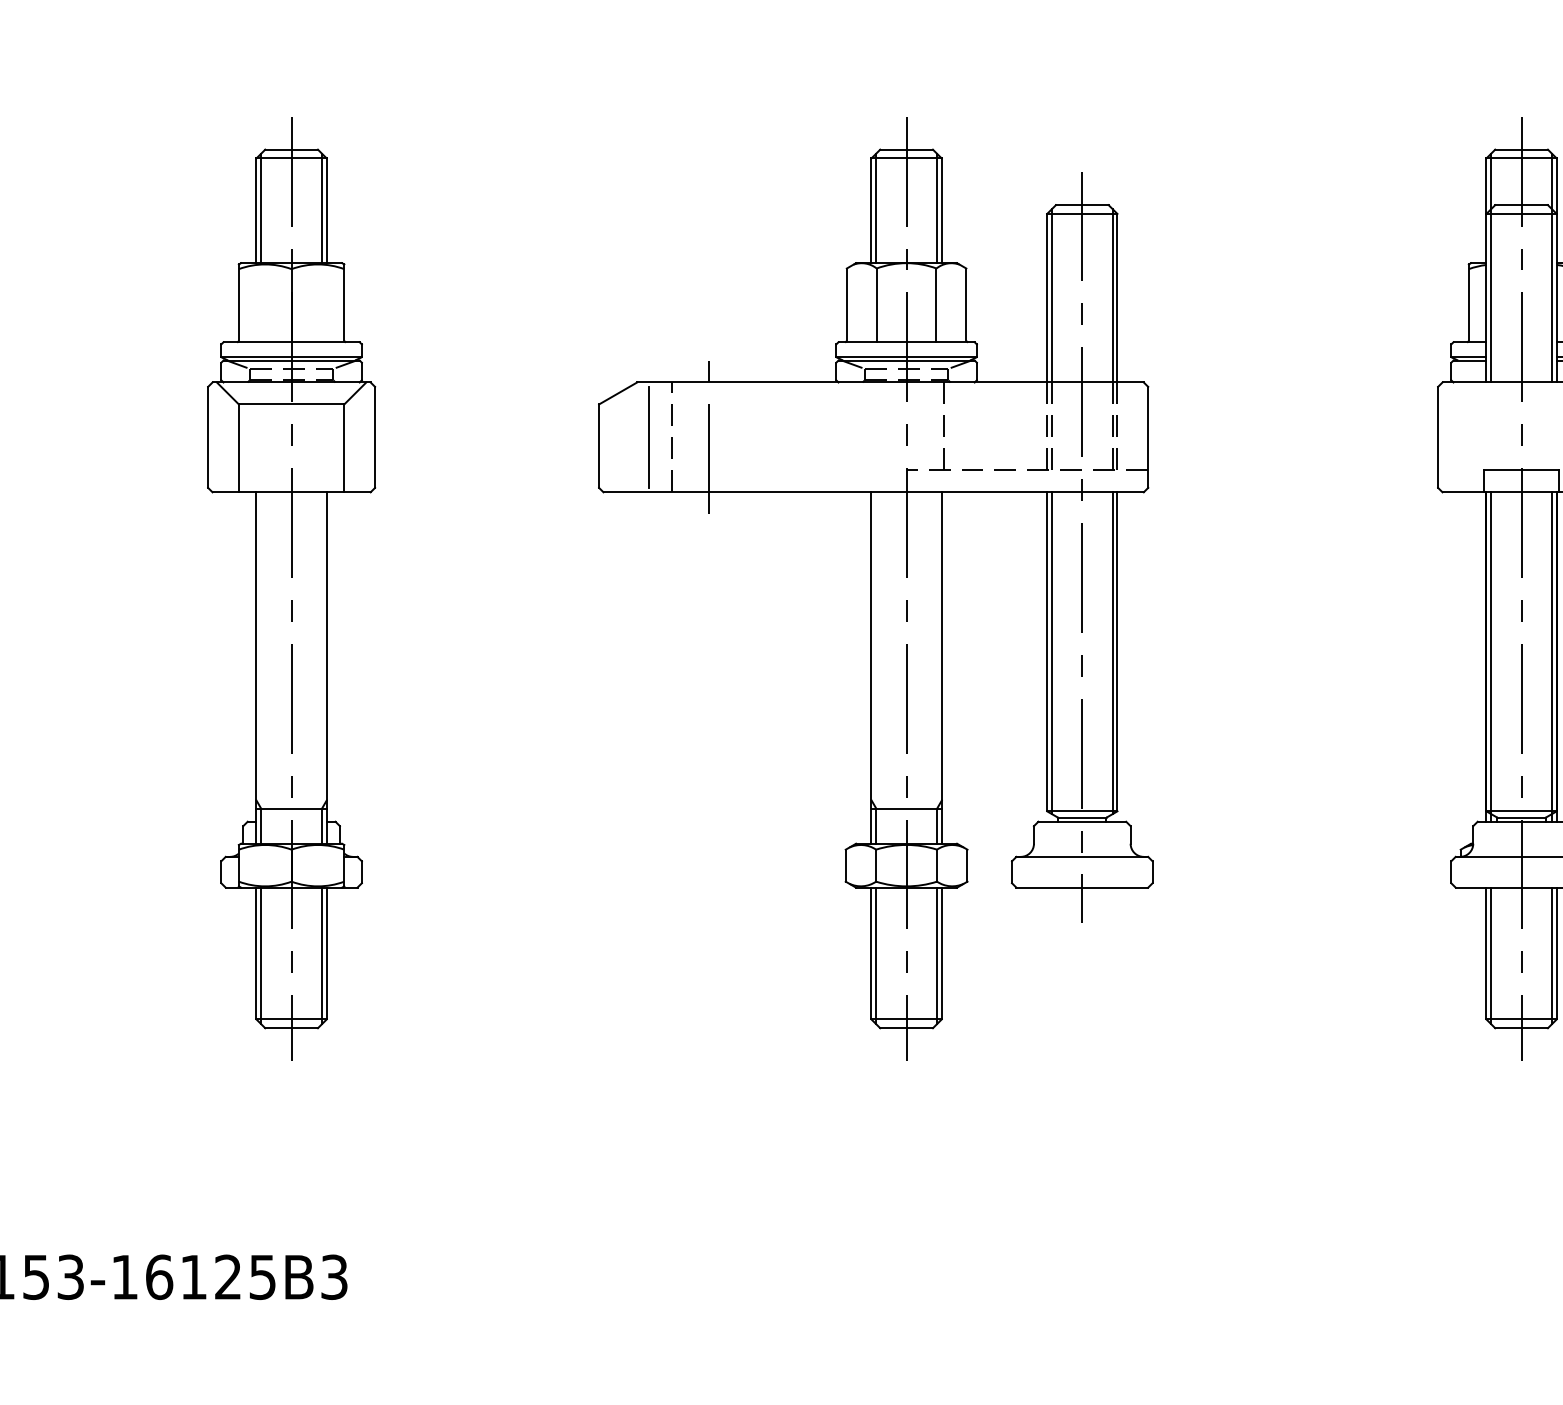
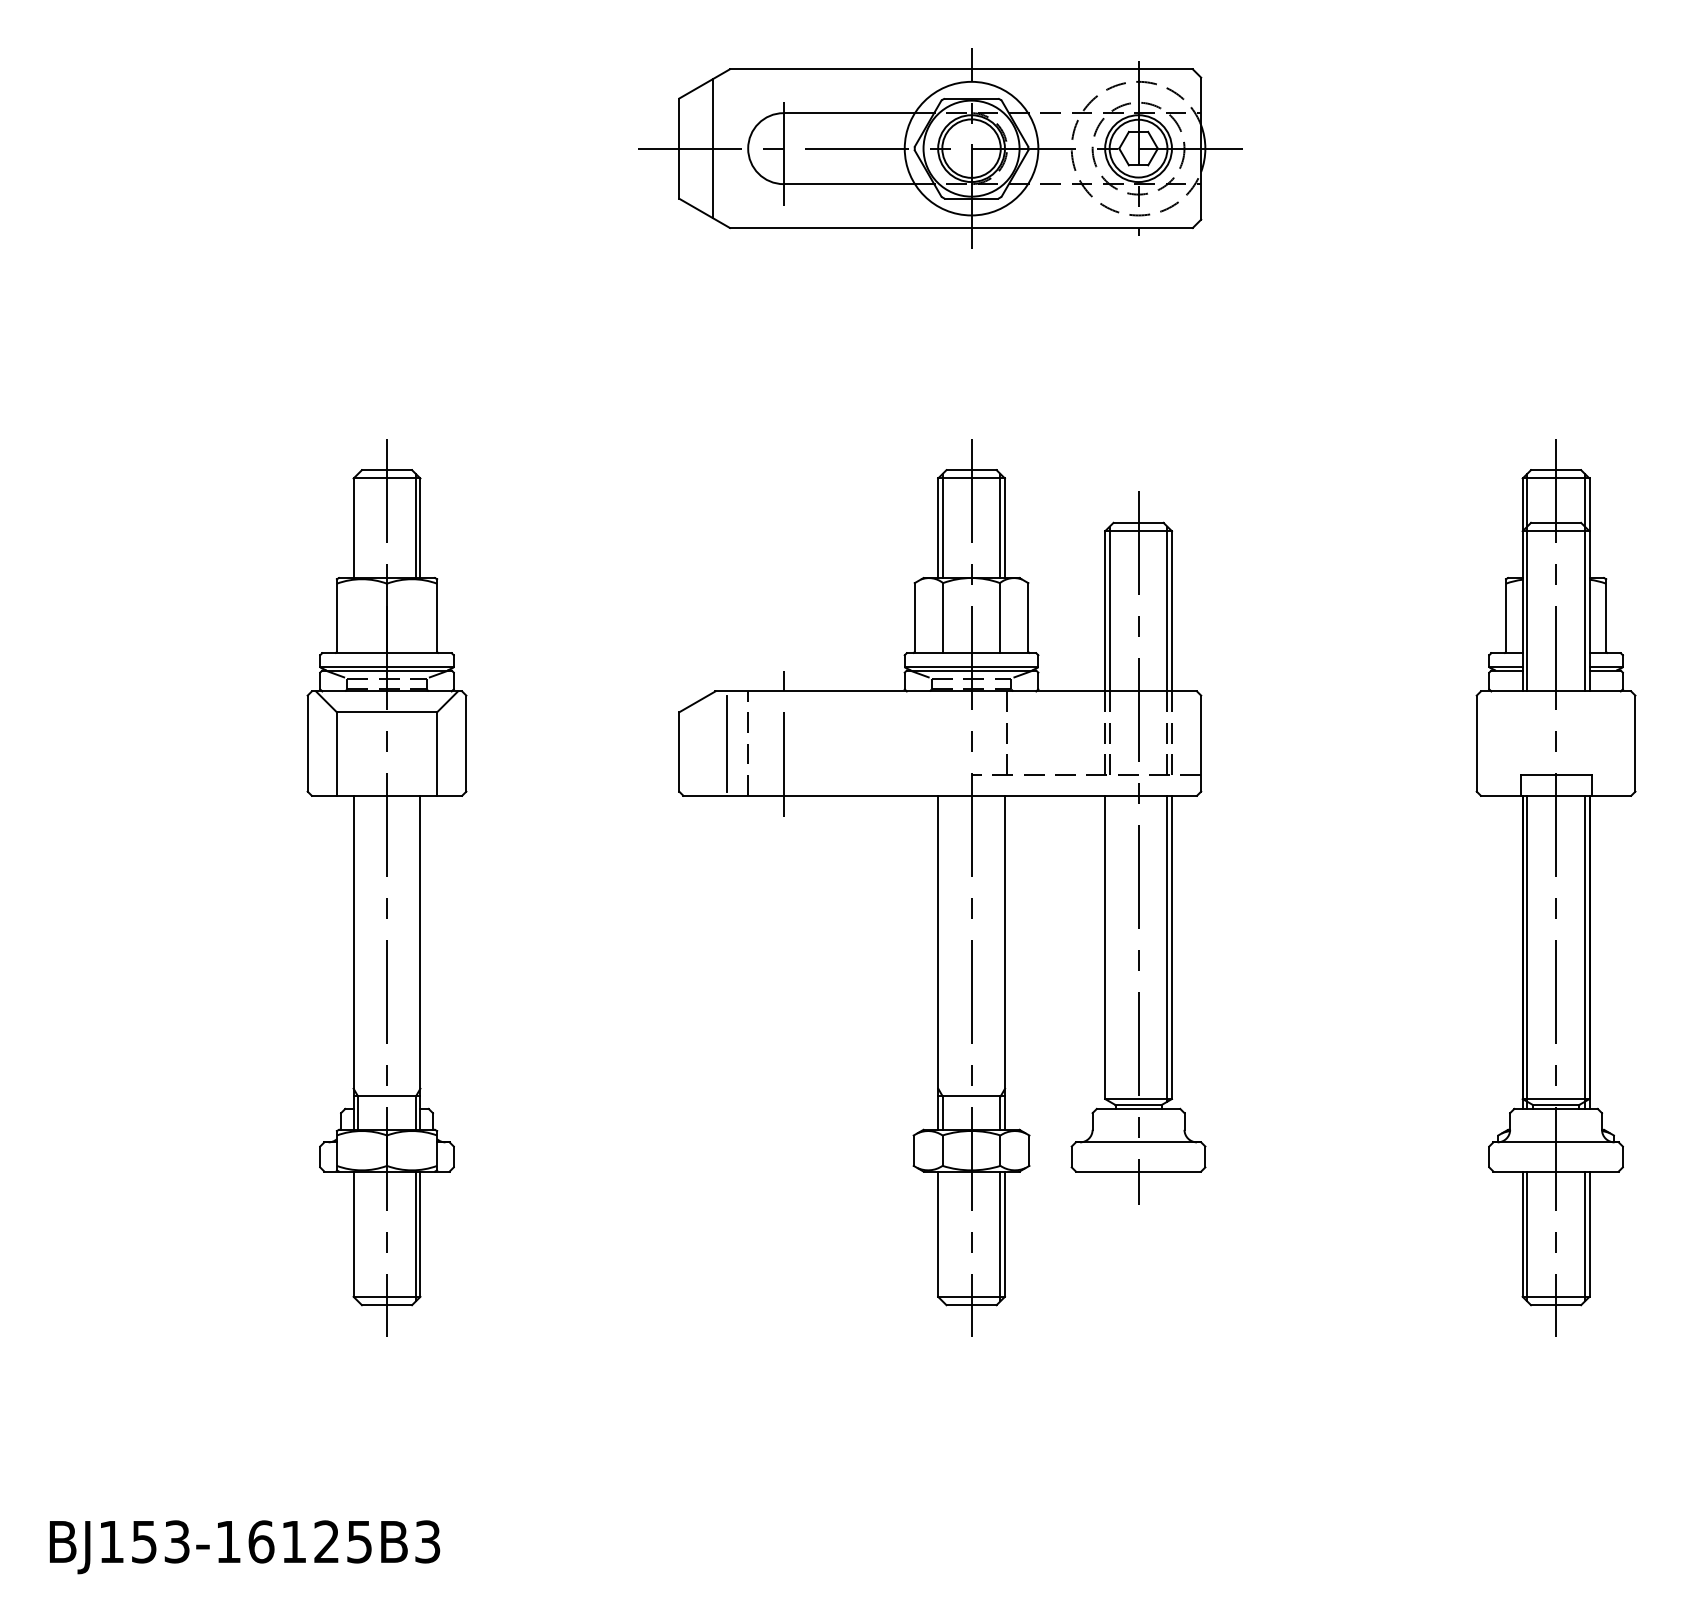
line: (261, 208) -> (358, 526), removed
line: (1051, 652) -> (1109, 948), removed
line: (261, 955) -> (358, 1236), removed
line: (876, 955) -> (942, 1236), removed

